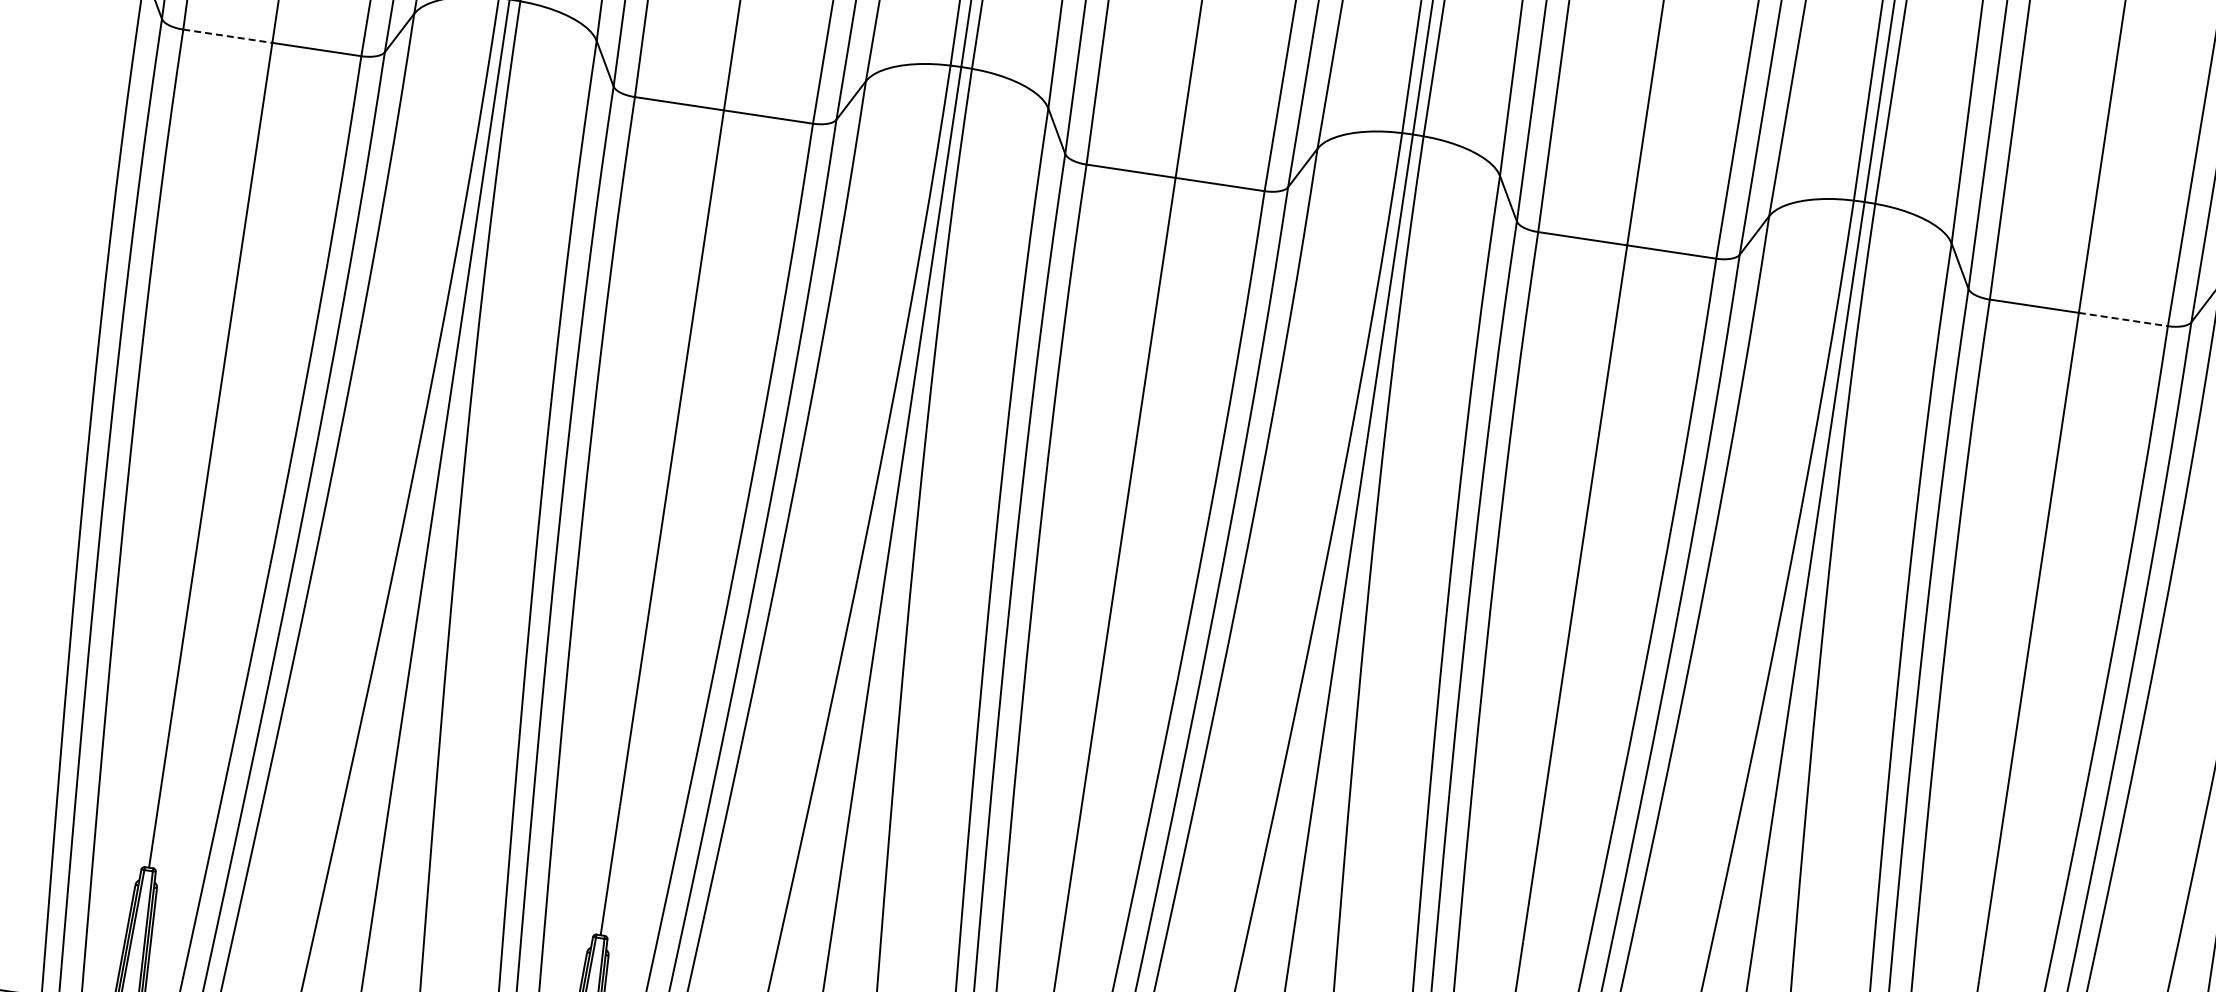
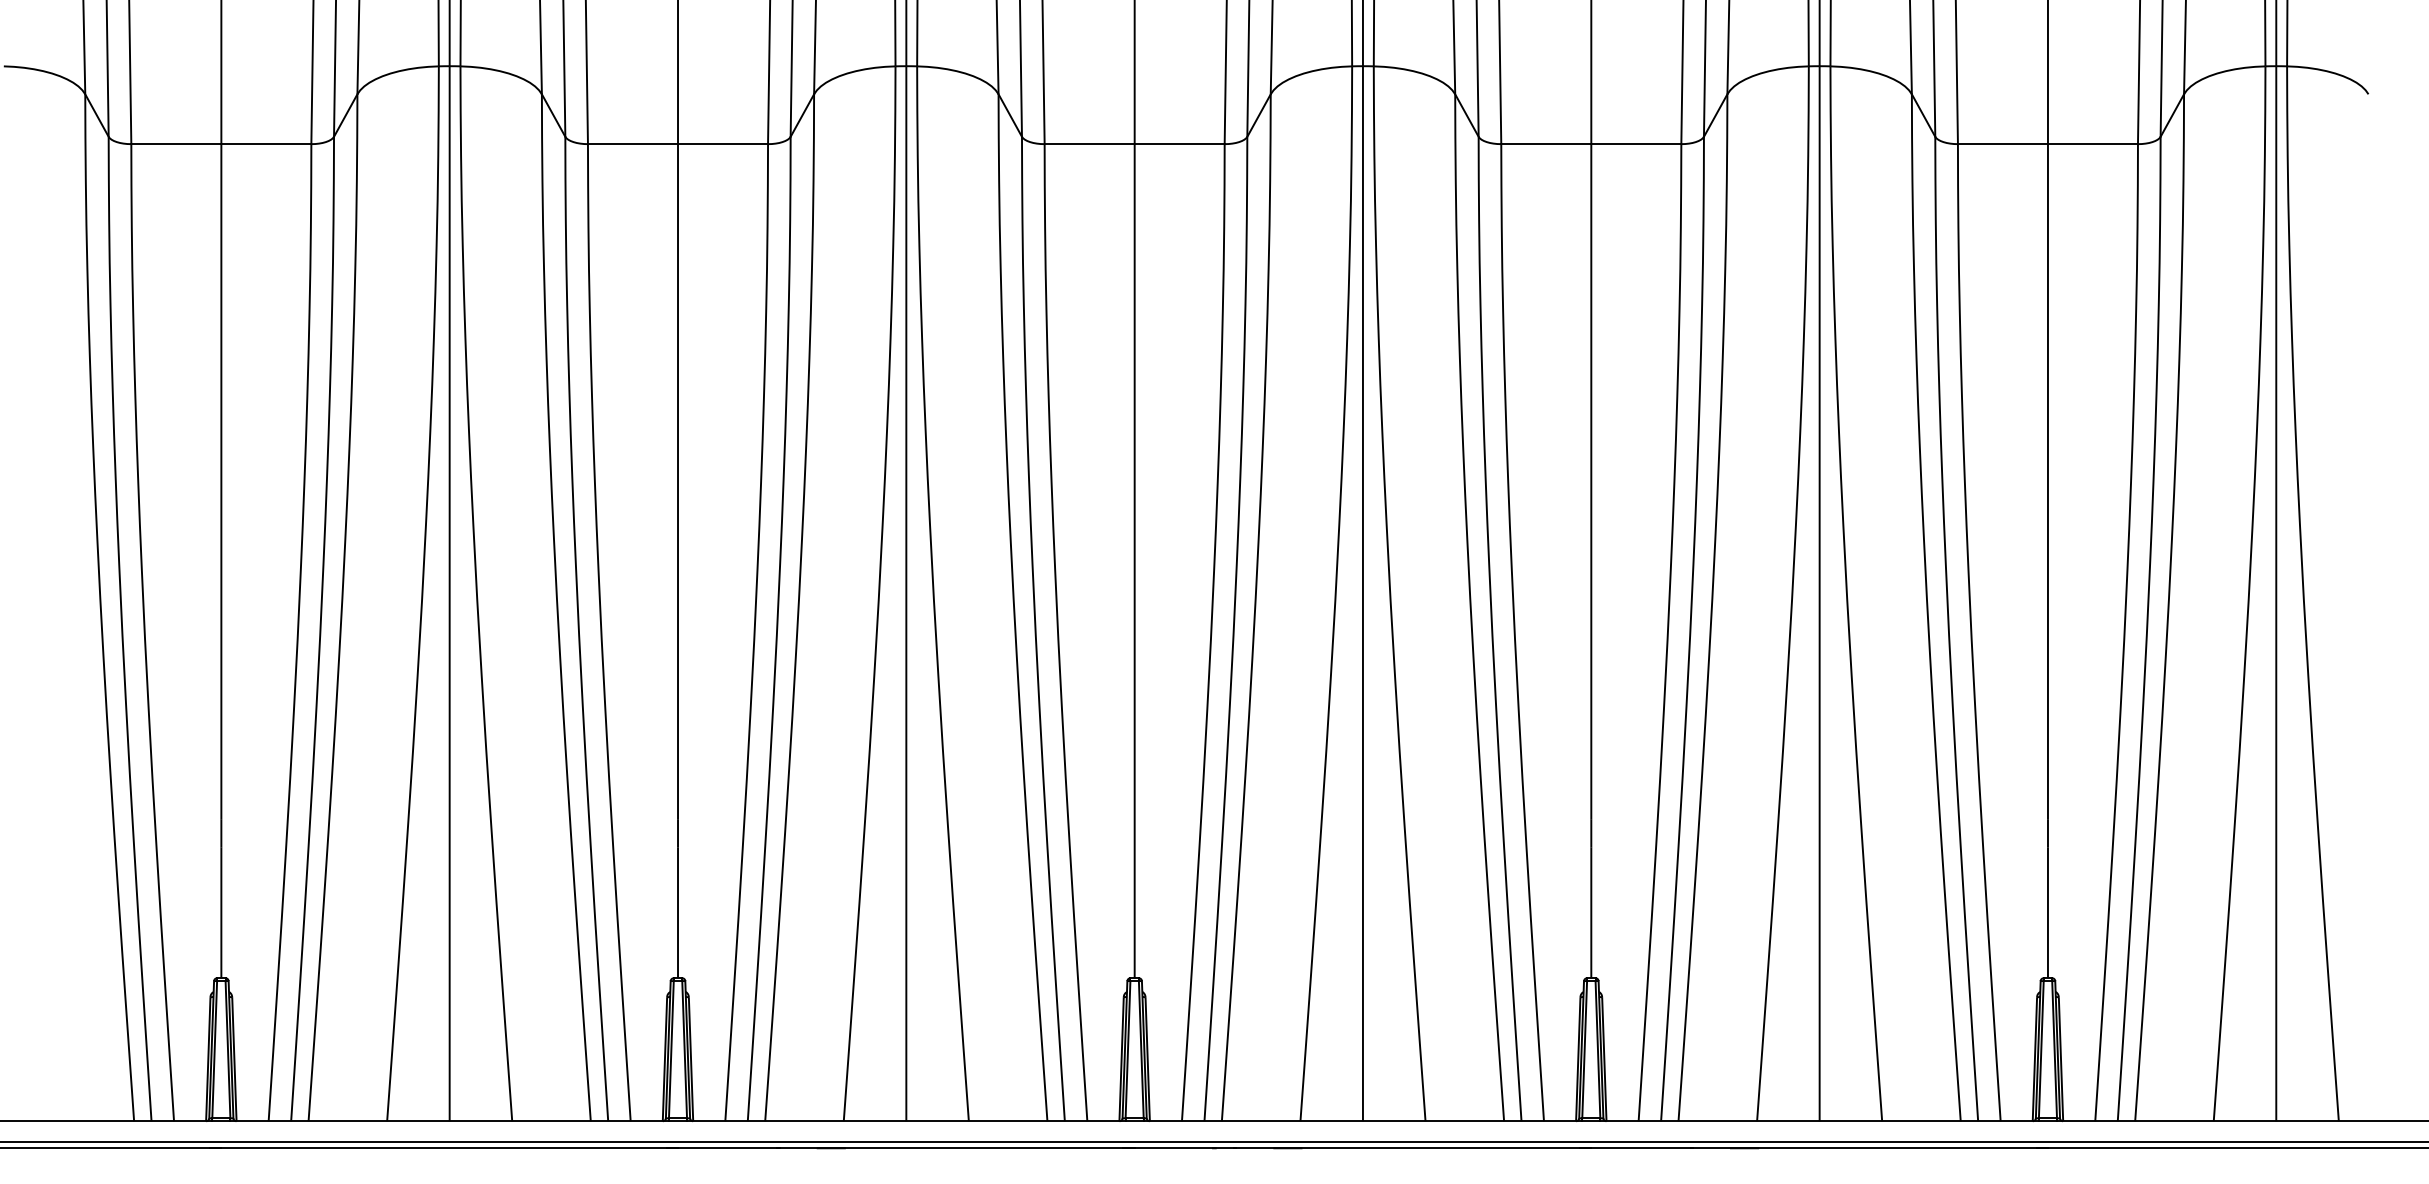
line: (227, 36) -> (176, 144), dashed -> solid
line: (2122, 319) -> (2092, 144), dashed -> solid

